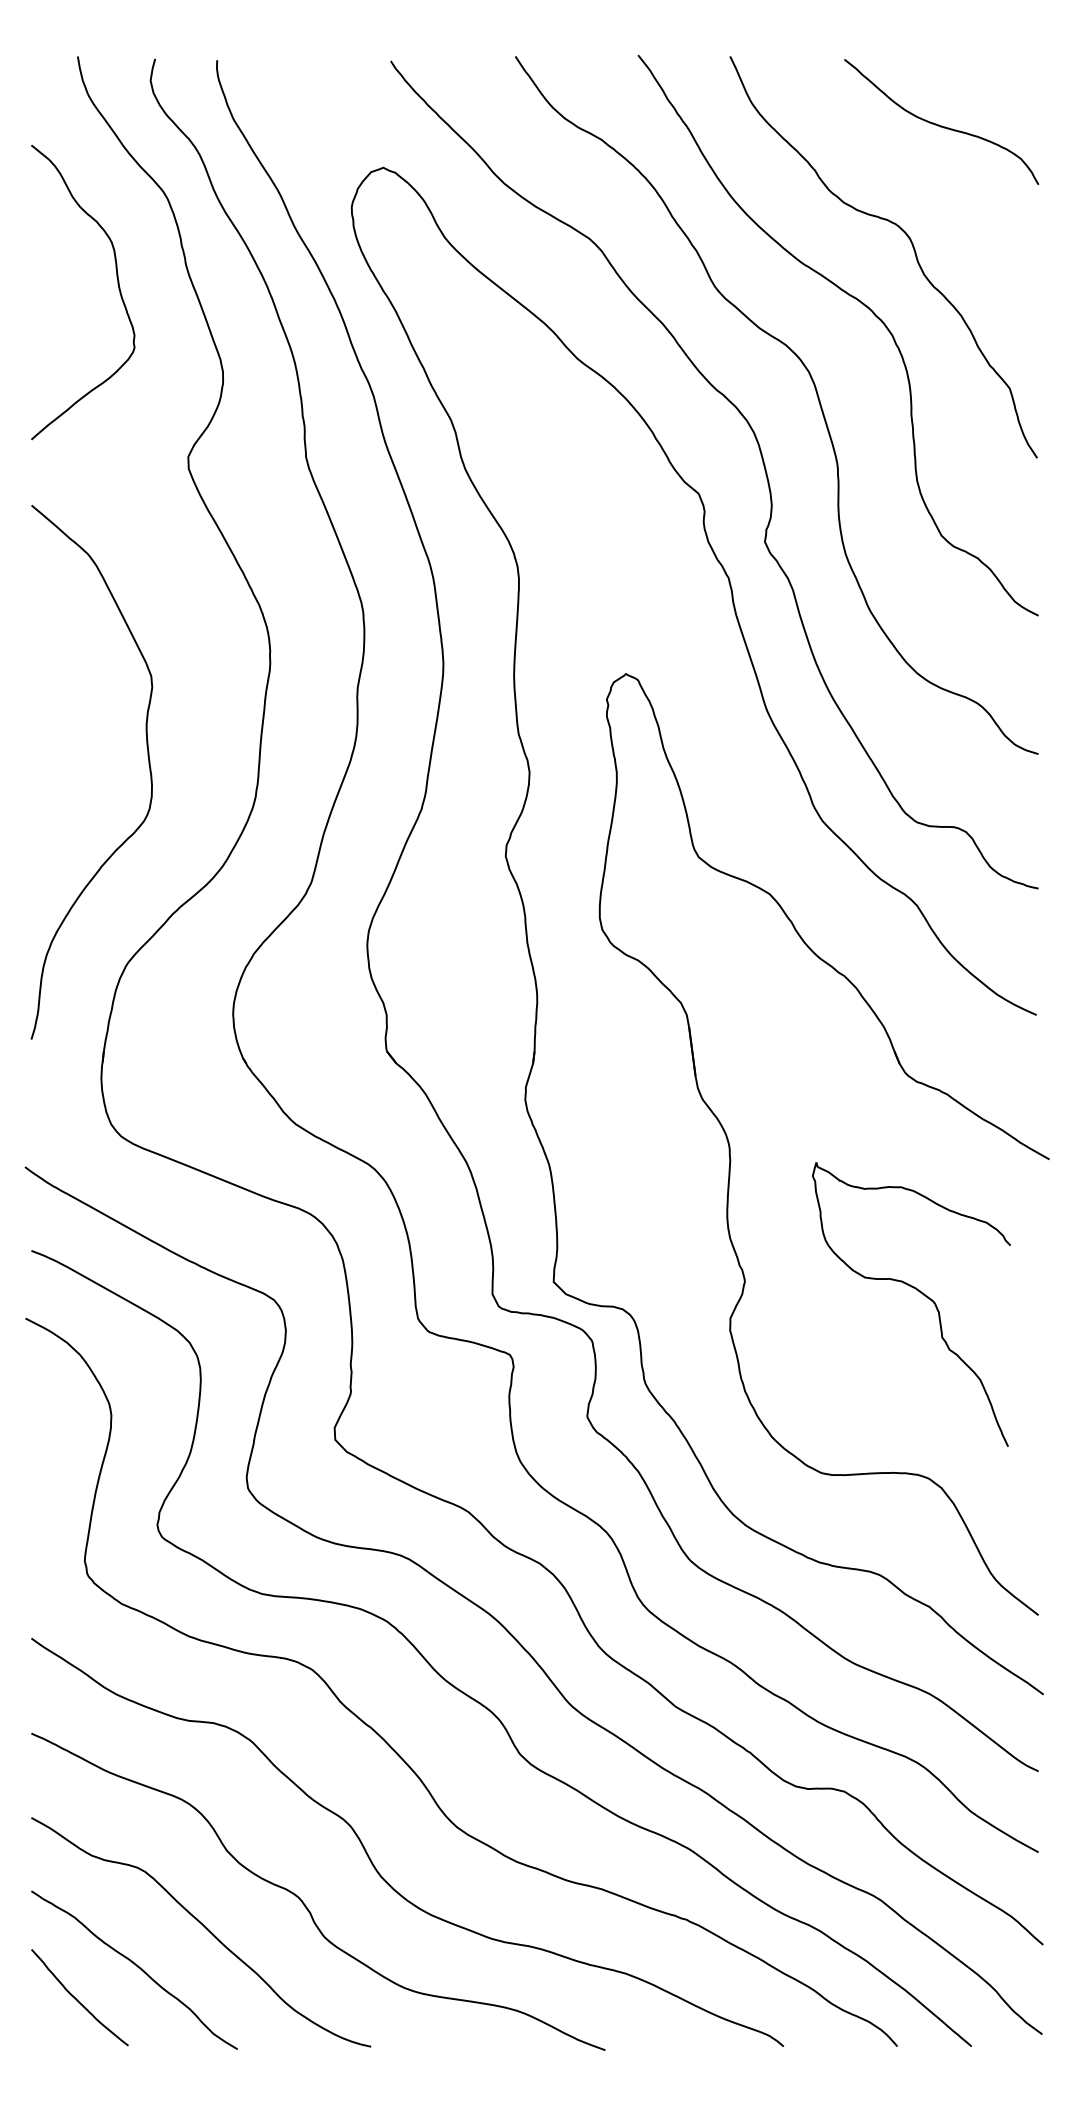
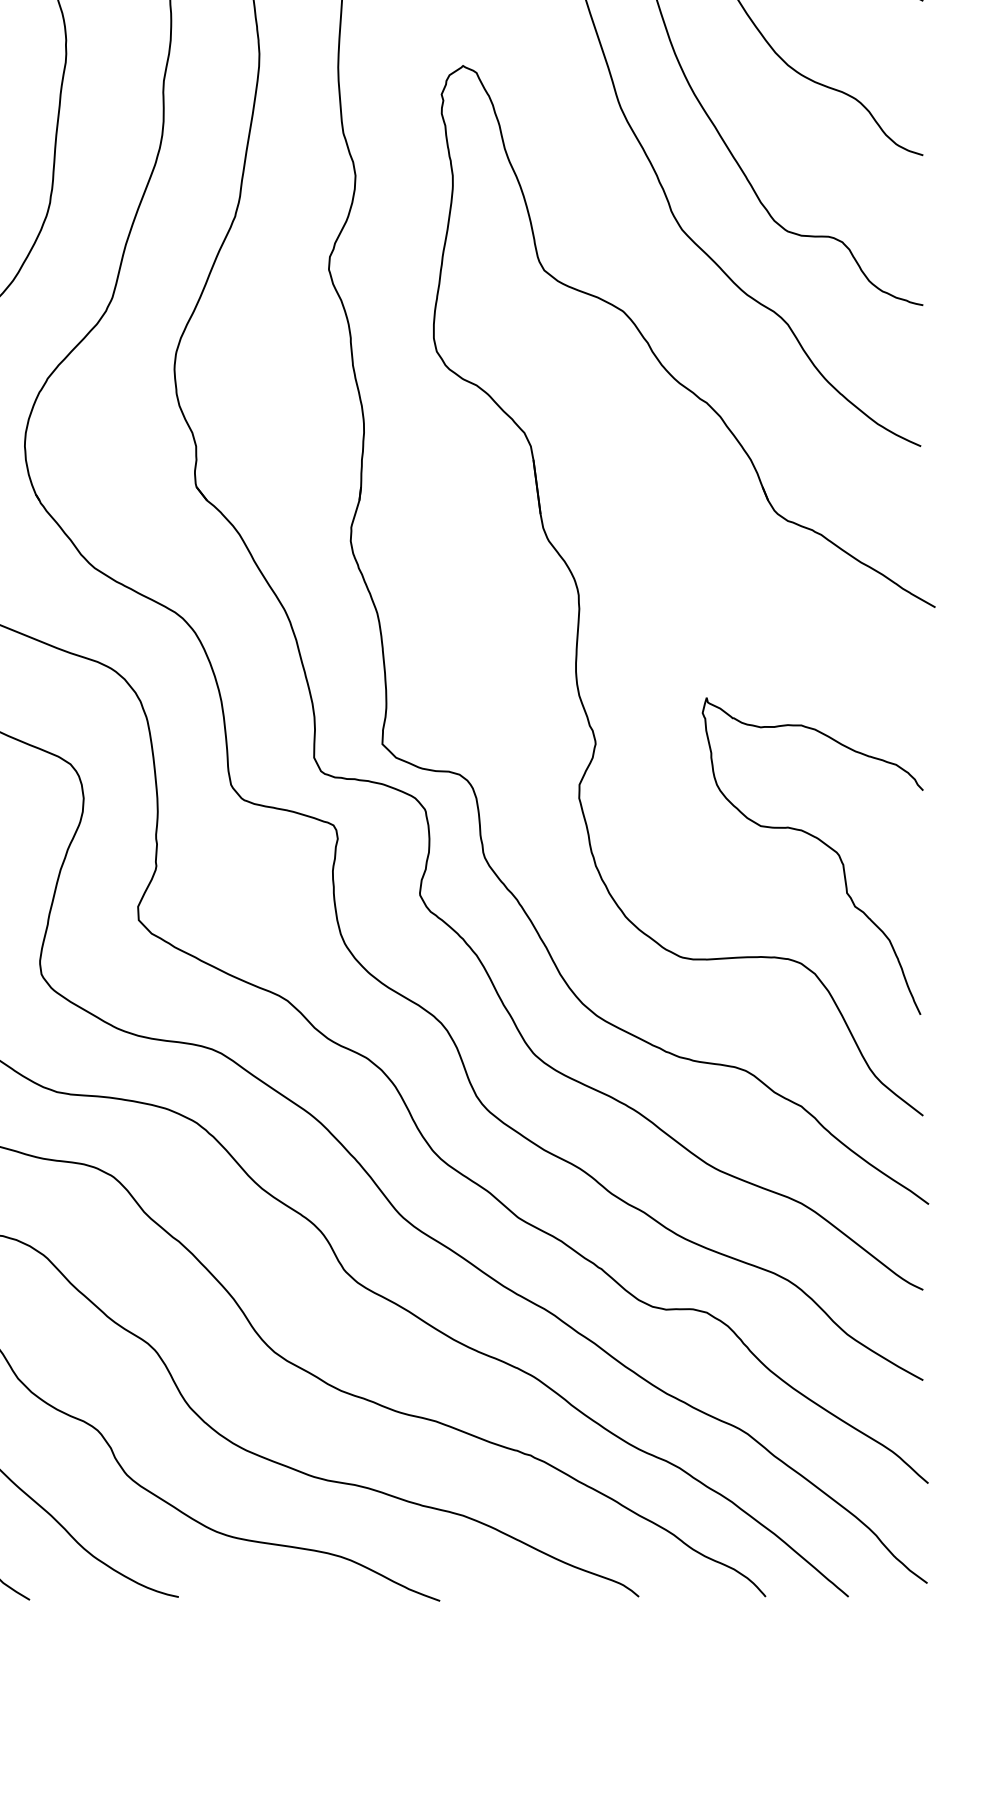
curve: (920, 1293) -> (822, 843), moved

